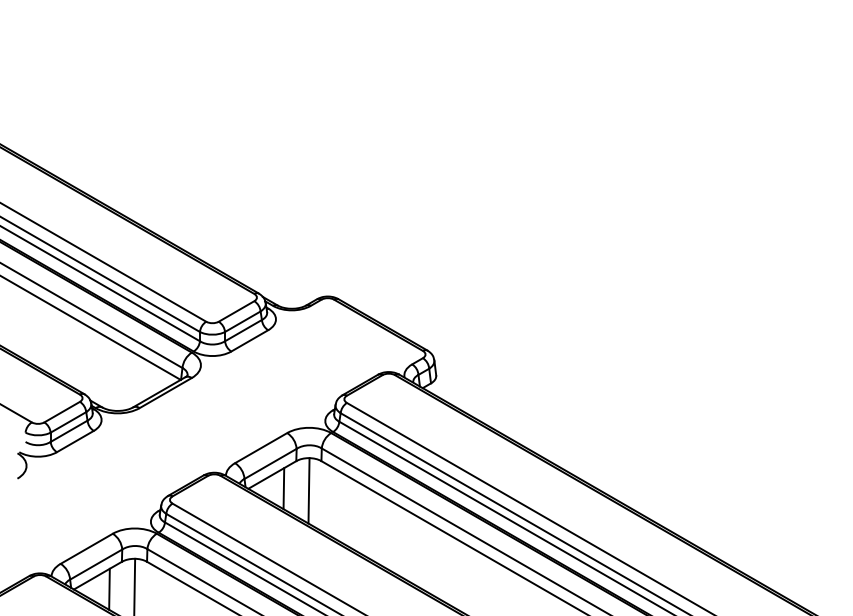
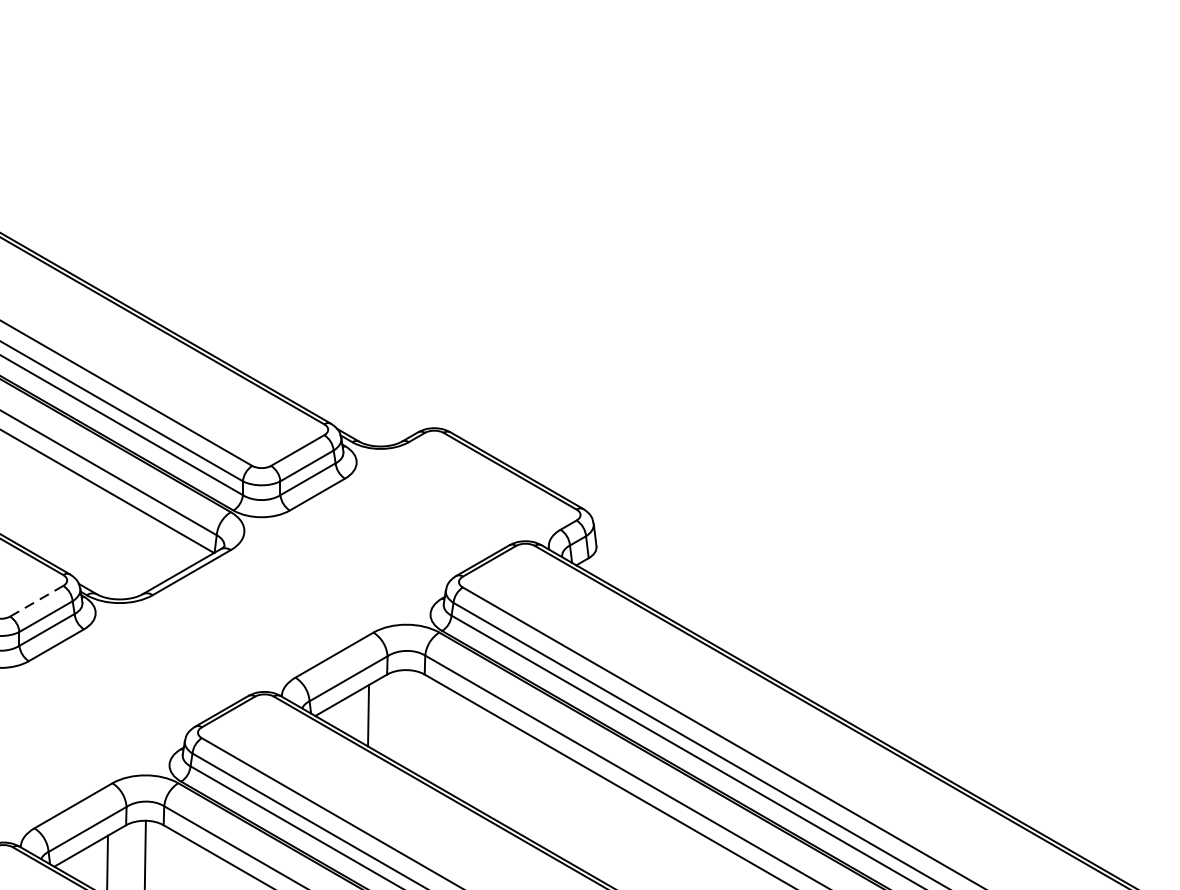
line: (62, 412) -> (37, 601), solid -> dashed
line: (308, 490) -> (405, 718), removed

